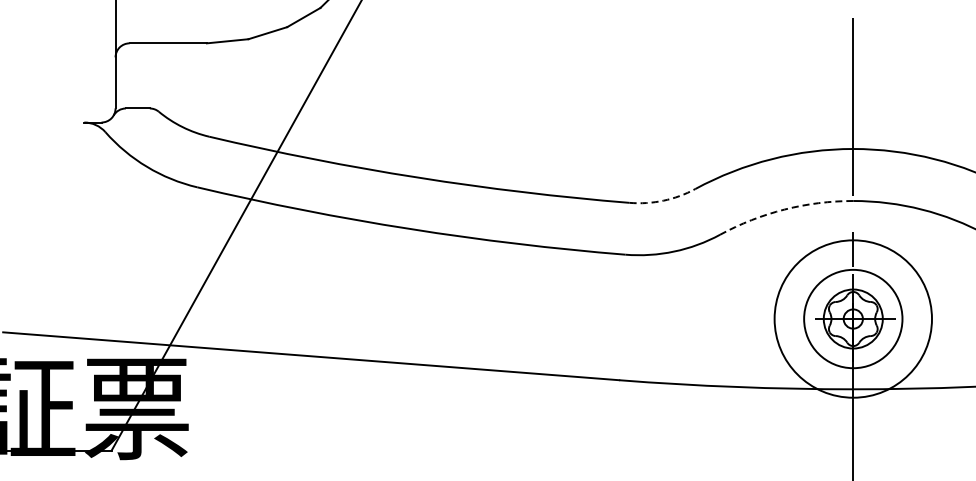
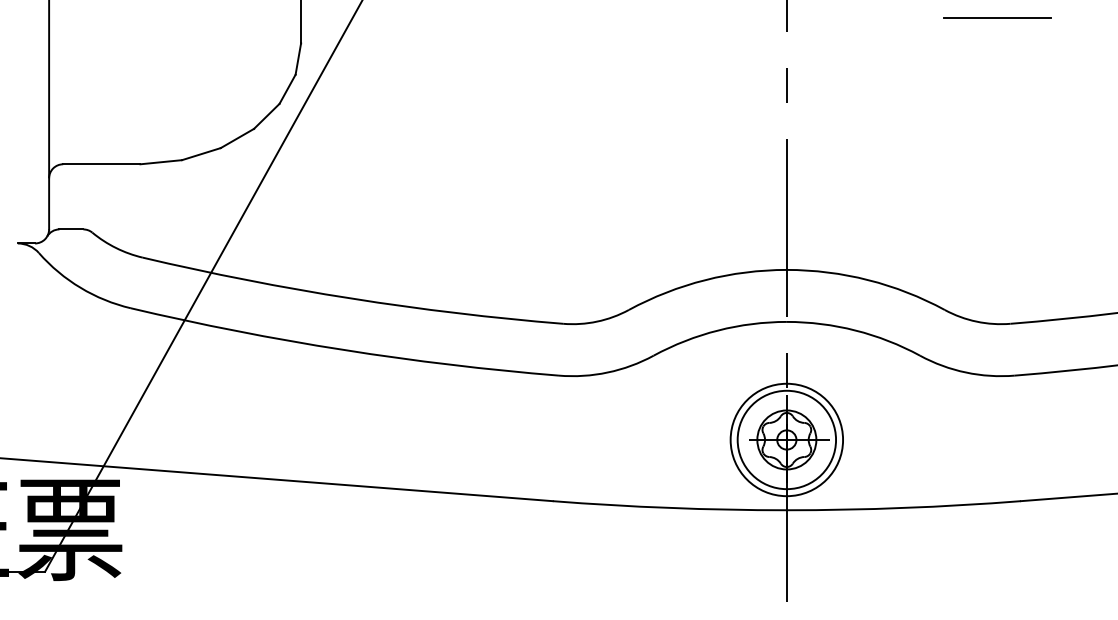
arc: (663, 200) -> (597, 321), dashed -> solid
arc: (784, 209) -> (718, 330), dashed -> solid
circle: (852, 318) -> (786, 439), size x0.71

